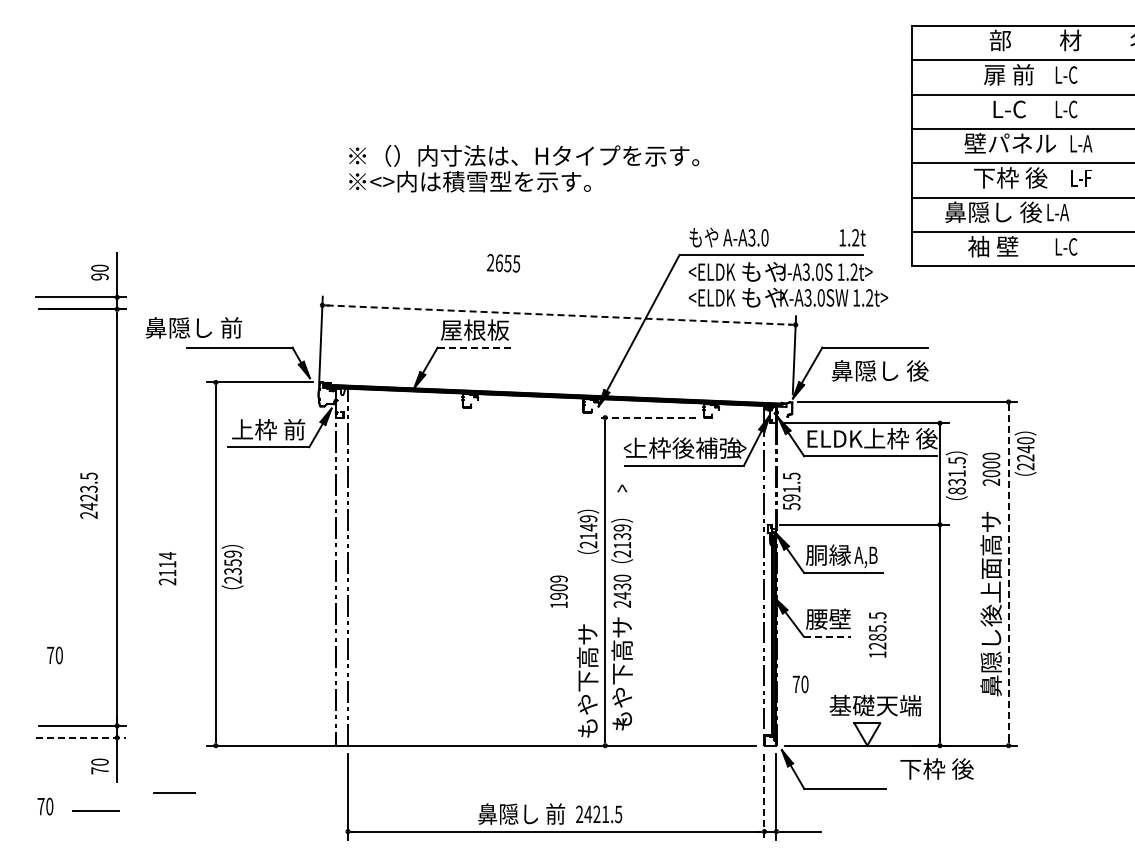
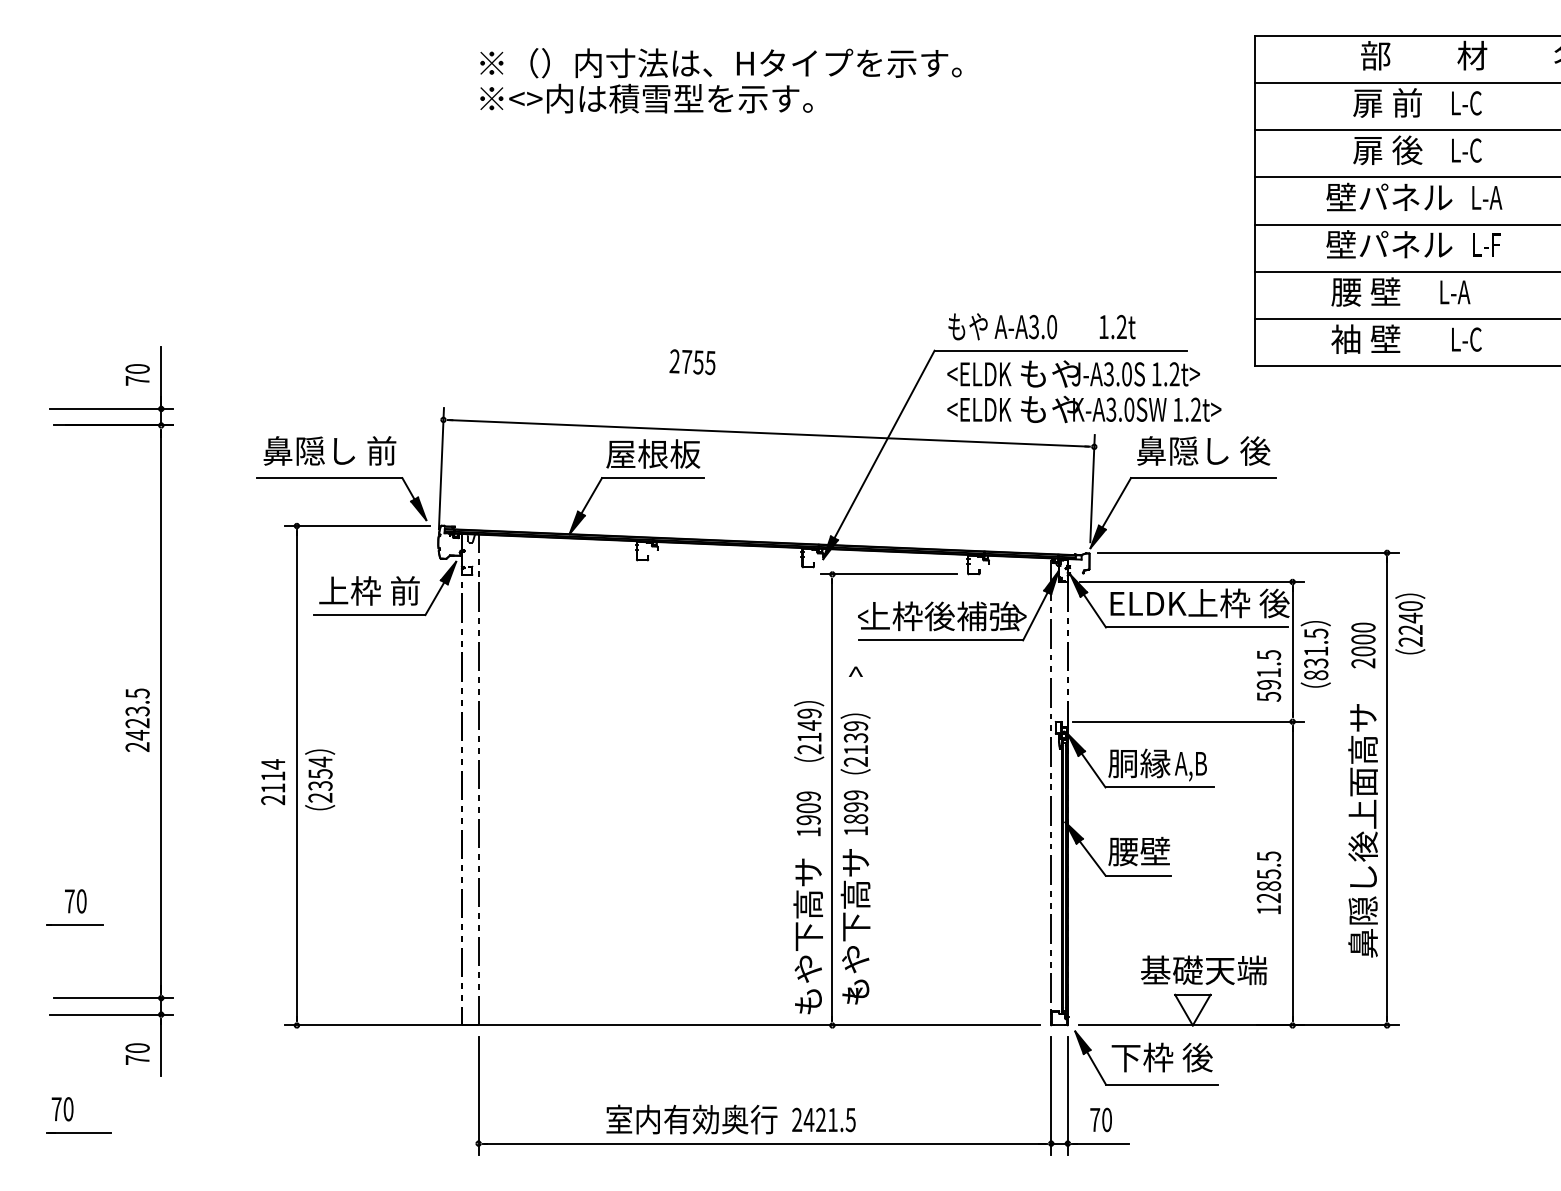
text: (1009, 108) -> (1388, 149), L-C -> 扉 後
text: (524, 168) -> (721, 80), moved
text: (1010, 177) -> (1389, 244), 下枠 後 -> 壁パネル
text: (993, 212) -> (1366, 292), 鼻隠し 後 -> 腰 壁
text: (852, 237) -> (1117, 326), moved
text: (499, 262) -> (686, 361), 2655 -> 2755
text: (99, 276) -> (136, 380), 90 -> 70
line: (559, 315) -> (769, 433), dashed -> solid
text: (193, 327) -> (329, 450), moved
line: (475, 347) -> (653, 477), dashed -> solid
text: (879, 370) -> (1202, 450), moved
line: (646, 417) -> (889, 574), dashed -> solid
text: (791, 491) -> (1268, 675), moved
text: (88, 495) -> (136, 719), moved
text: (232, 554) -> (319, 762), 2359 -> 2354
text: (167, 568) -> (273, 781), moved
line: (1008, 573) -> (1386, 788), dashed -> solid
text: (622, 590) -> (856, 812), 2430 -> 1899
text: (558, 591) -> (808, 813), moved
text: (877, 634) -> (1268, 882), moved
line: (827, 636) -> (1138, 875), dashed -> solid
text: (800, 684) -> (1100, 1120), moved
line: (81, 737) -> (112, 1014), dashed -> solid
text: (936, 768) -> (1161, 1056), moved
line: (174, 792) -> (75, 924), moved
line: (764, 797) -> (1051, 1096), dashed -> solid
line: (95, 810) -> (77, 1132), moved
text: (503, 813) -> (692, 1118), 鼻隠し 前 -> 室内有効奥行

